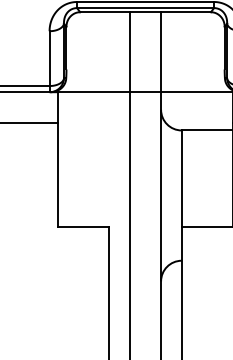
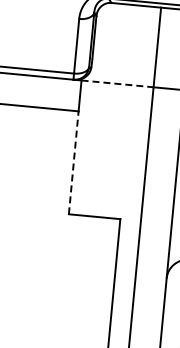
line: (94, 92) -> (118, 84), solid -> dashed
line: (57, 174) -> (73, 162), solid -> dashed

